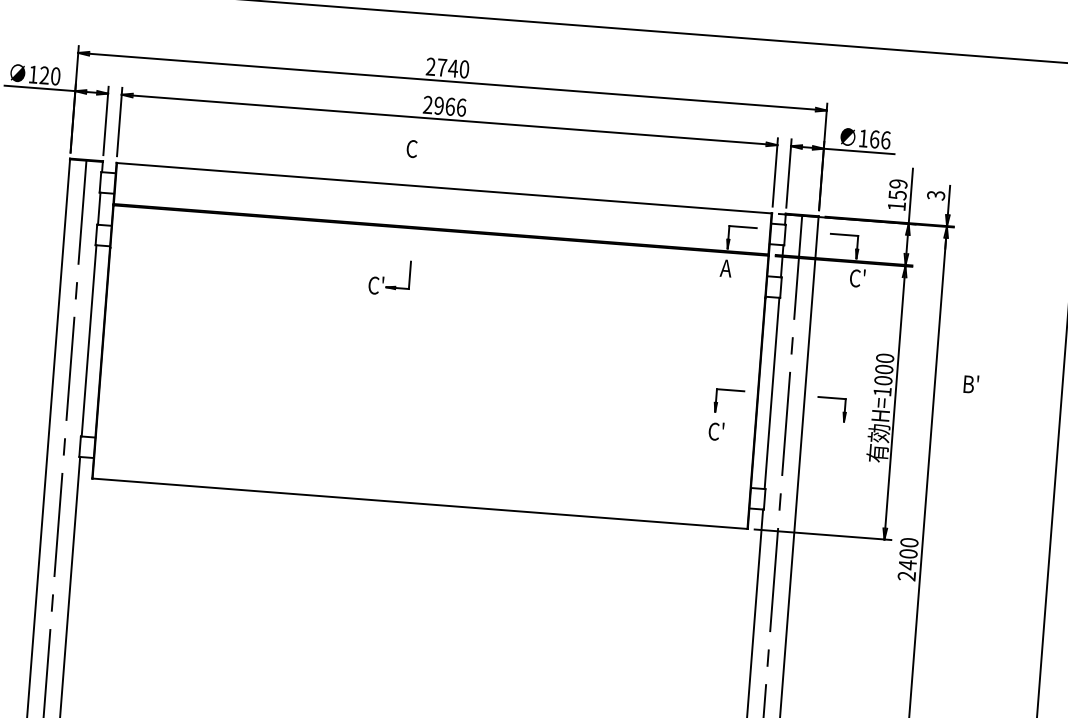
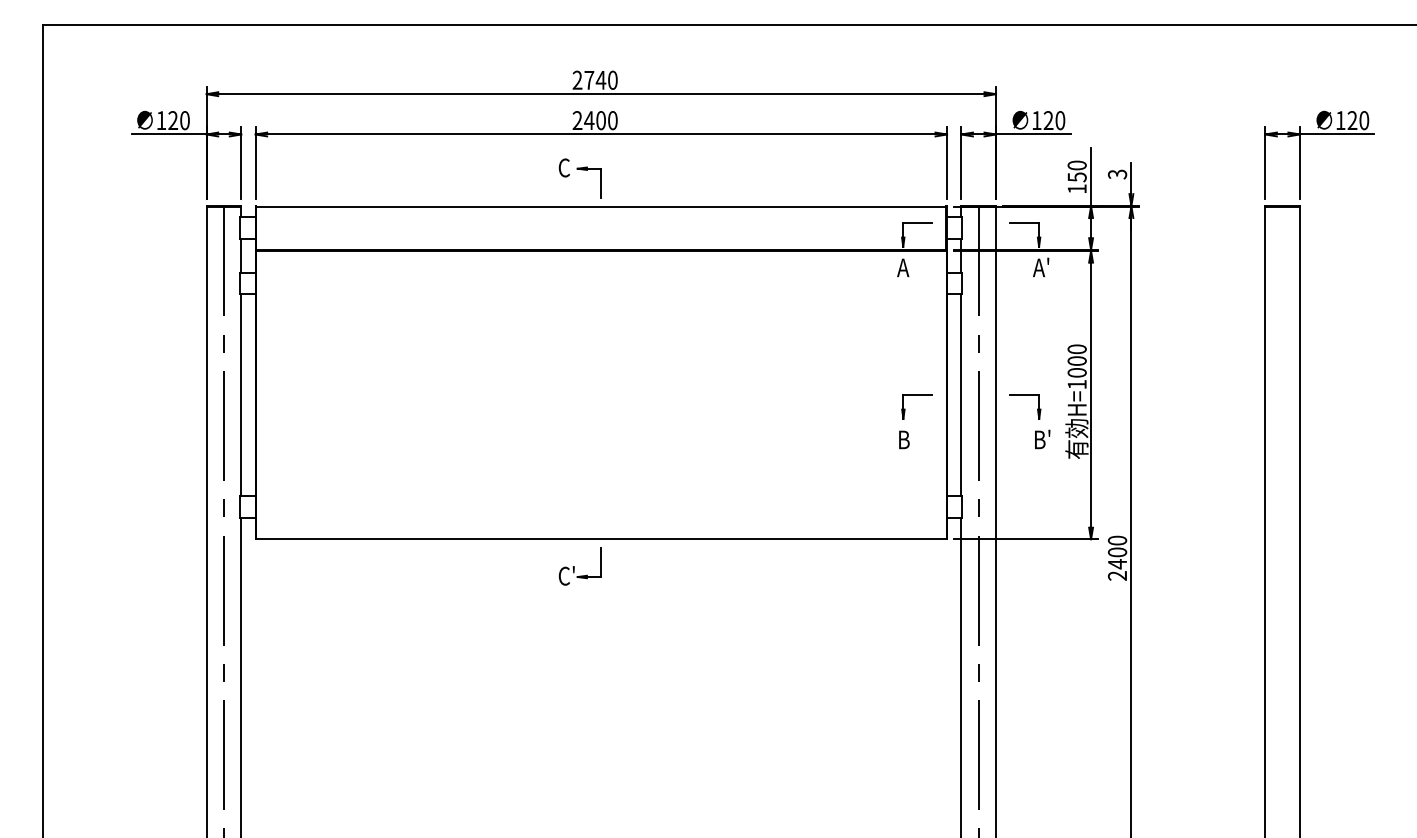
text: (449, 106) -> (600, 120), 2966 -> 2400
text: (880, 139) -> (1054, 120), 166 -> 120
part: (445, 165) -> (600, 182), added
text: (897, 184) -> (1076, 165), 159 -> 150
part: (388, 277) -> (579, 566), moved
text: (857, 278) -> (1041, 267), C' -> A'
text: (971, 384) -> (1042, 439), moved
text: (716, 431) -> (906, 439), C' -> B

